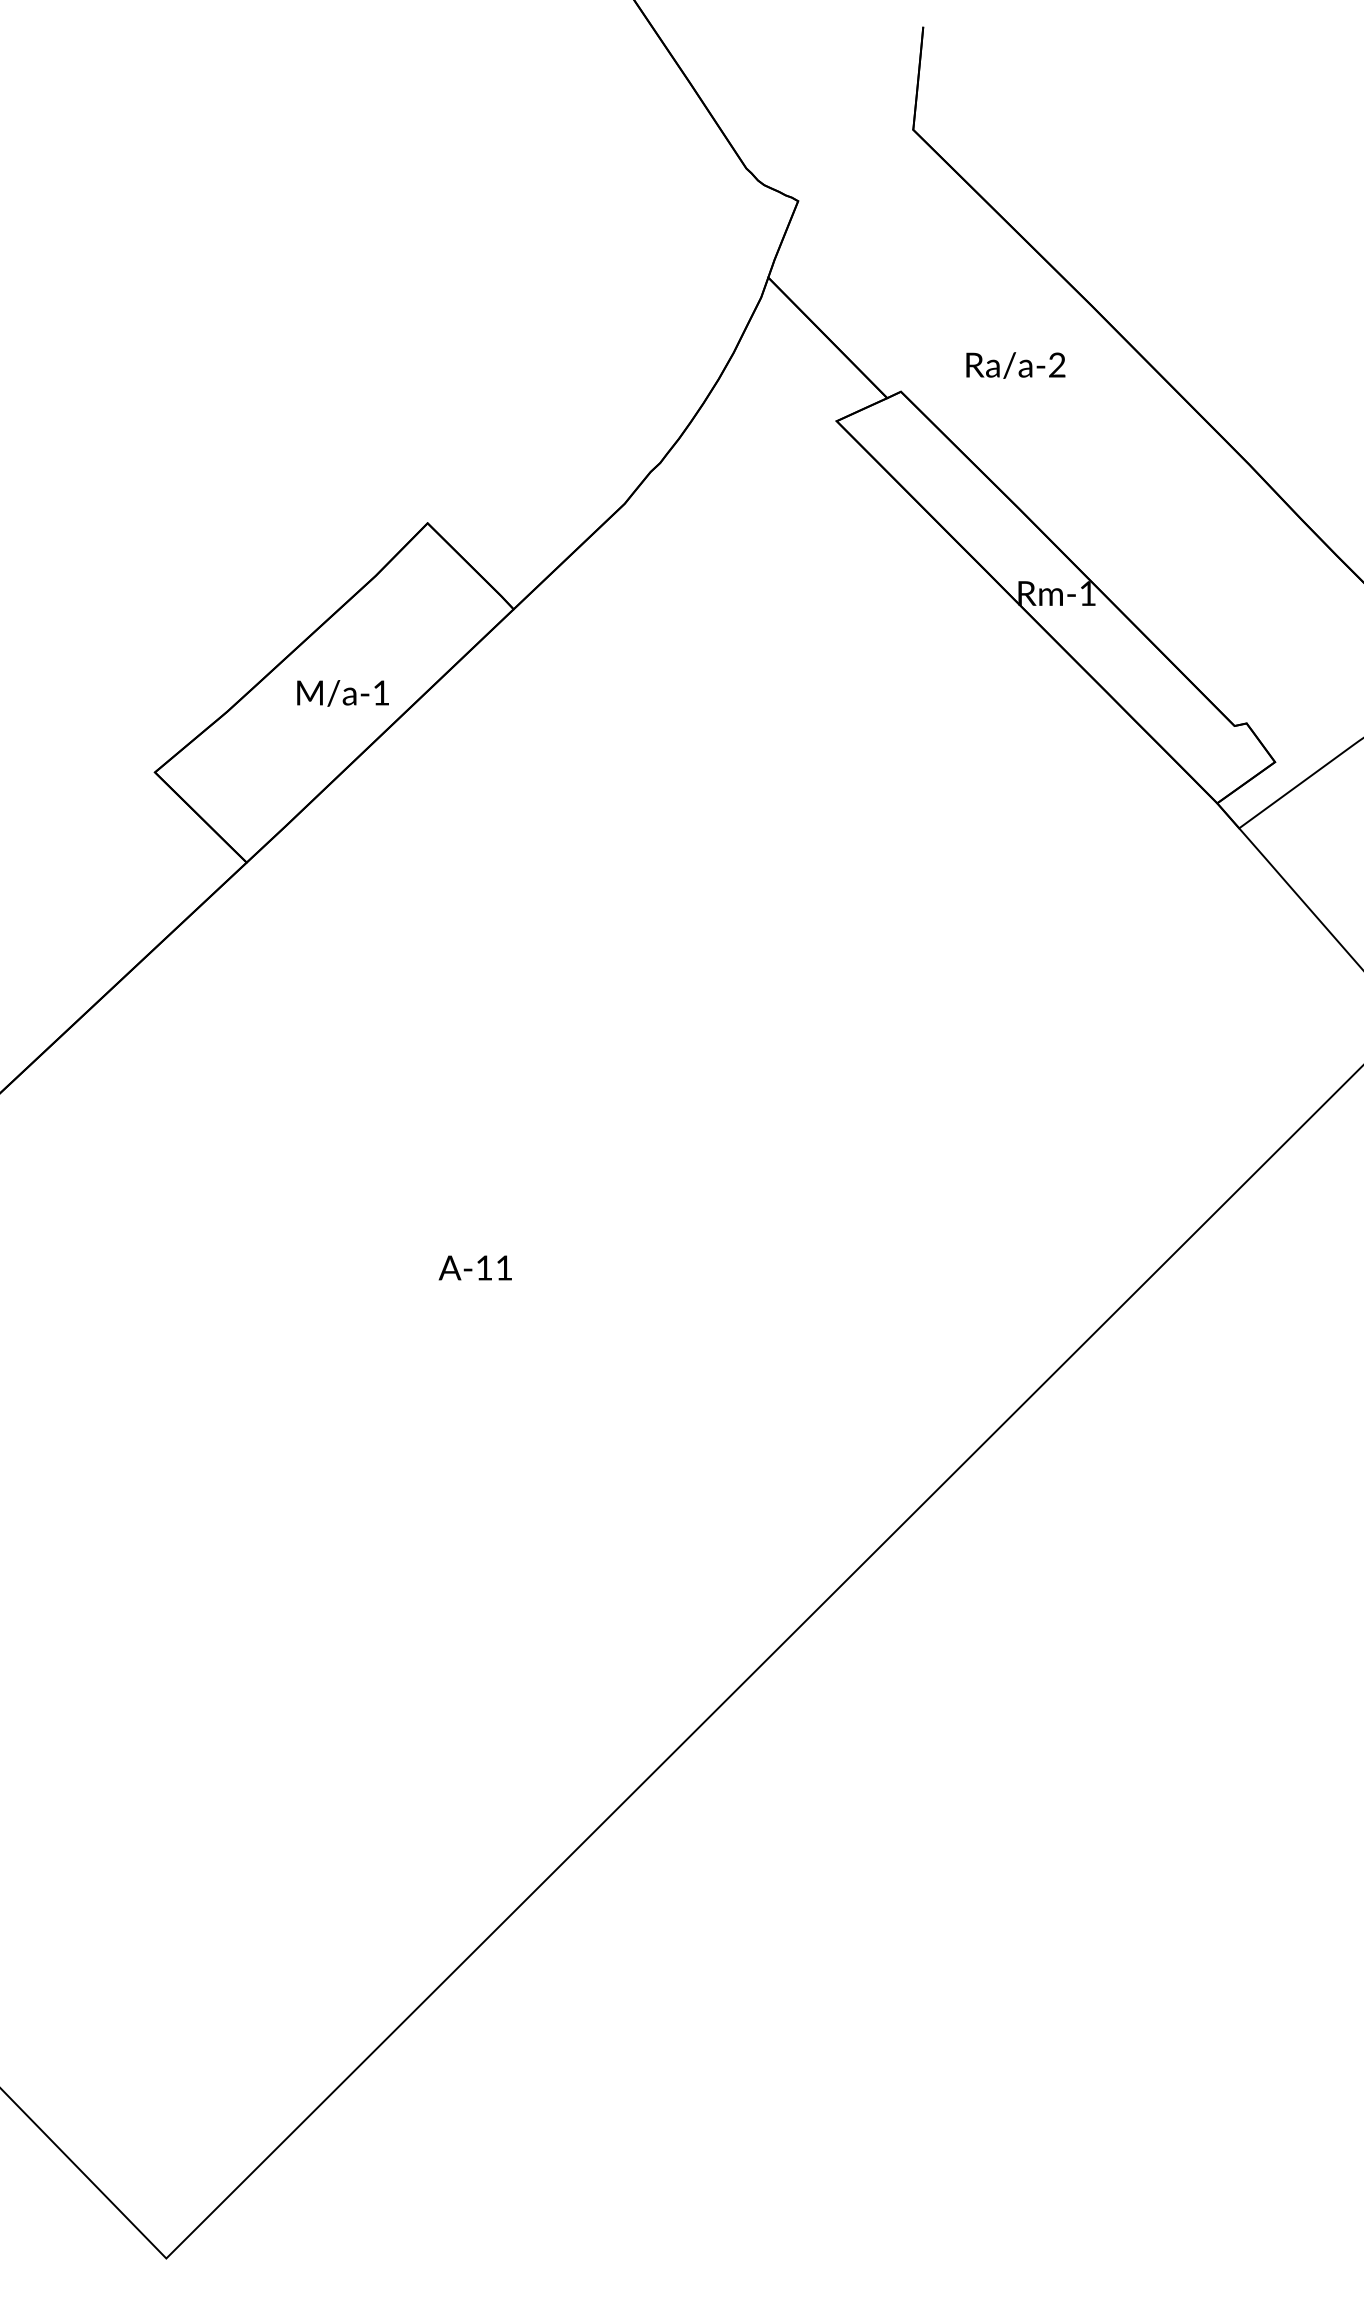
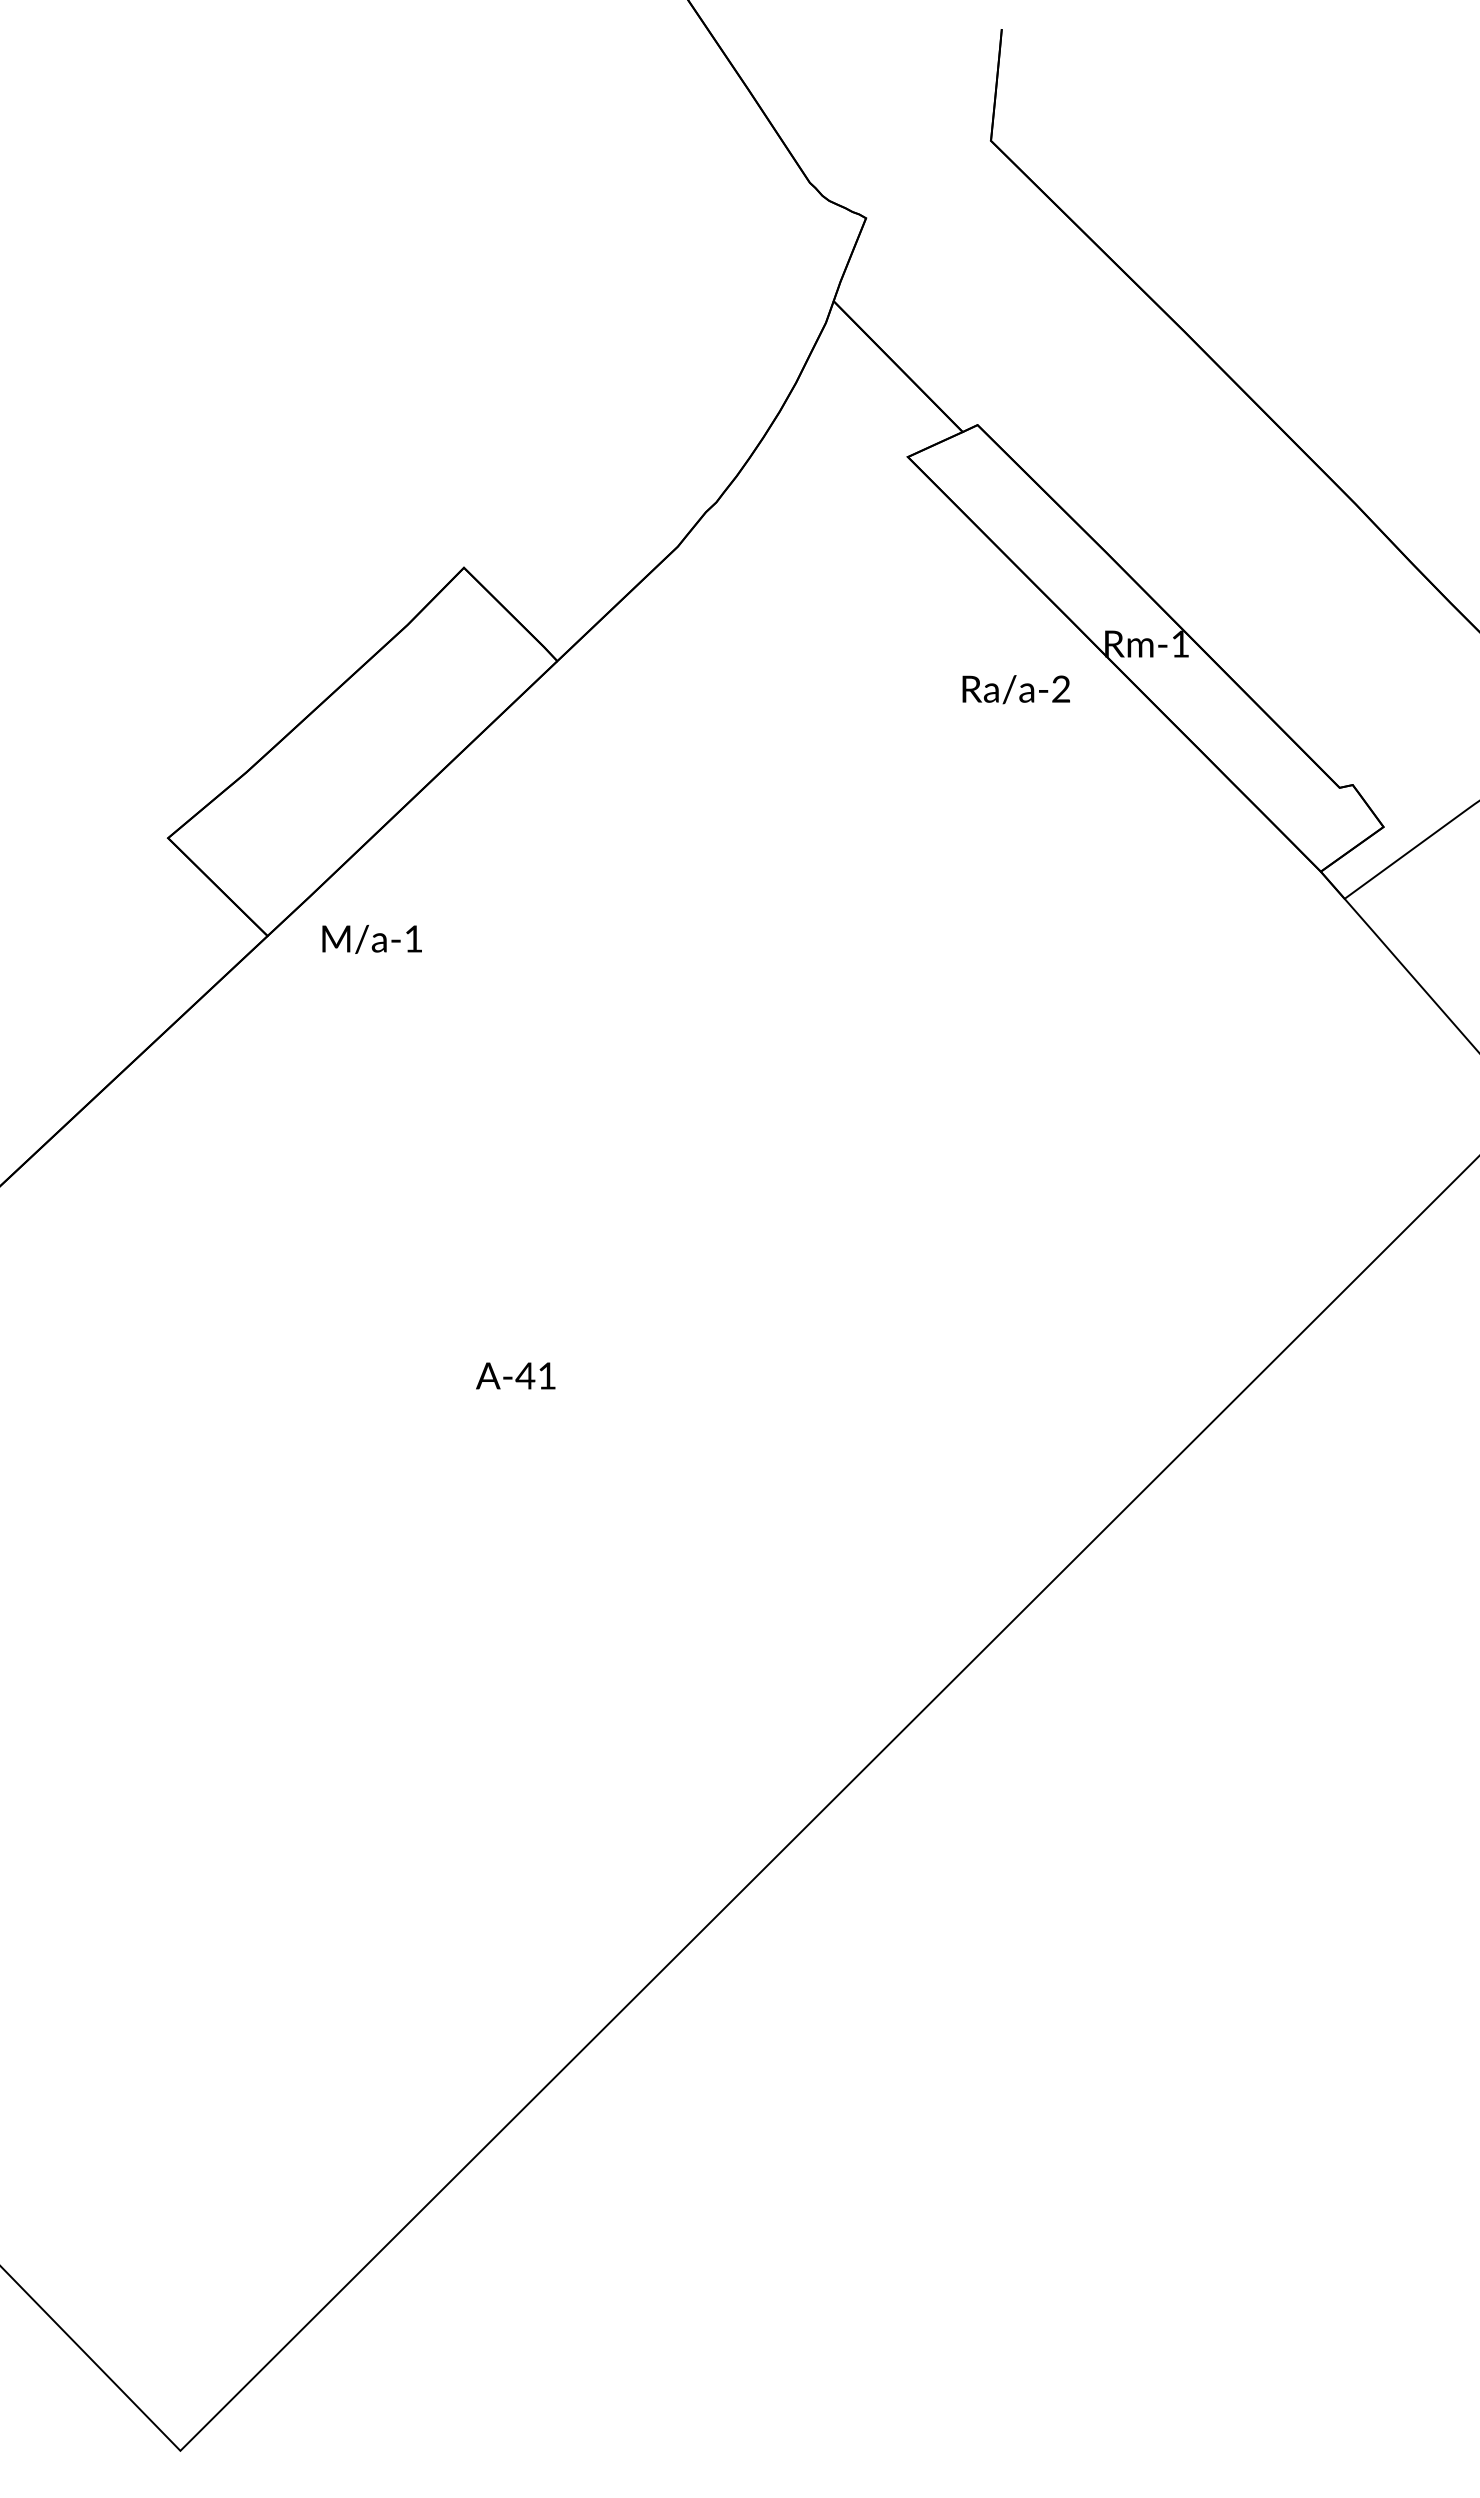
text: (1015, 365) -> (1015, 689), moved
text: (342, 692) -> (371, 938), moved
text: (484, 1267) -> (525, 1375), A-11 -> A-41

